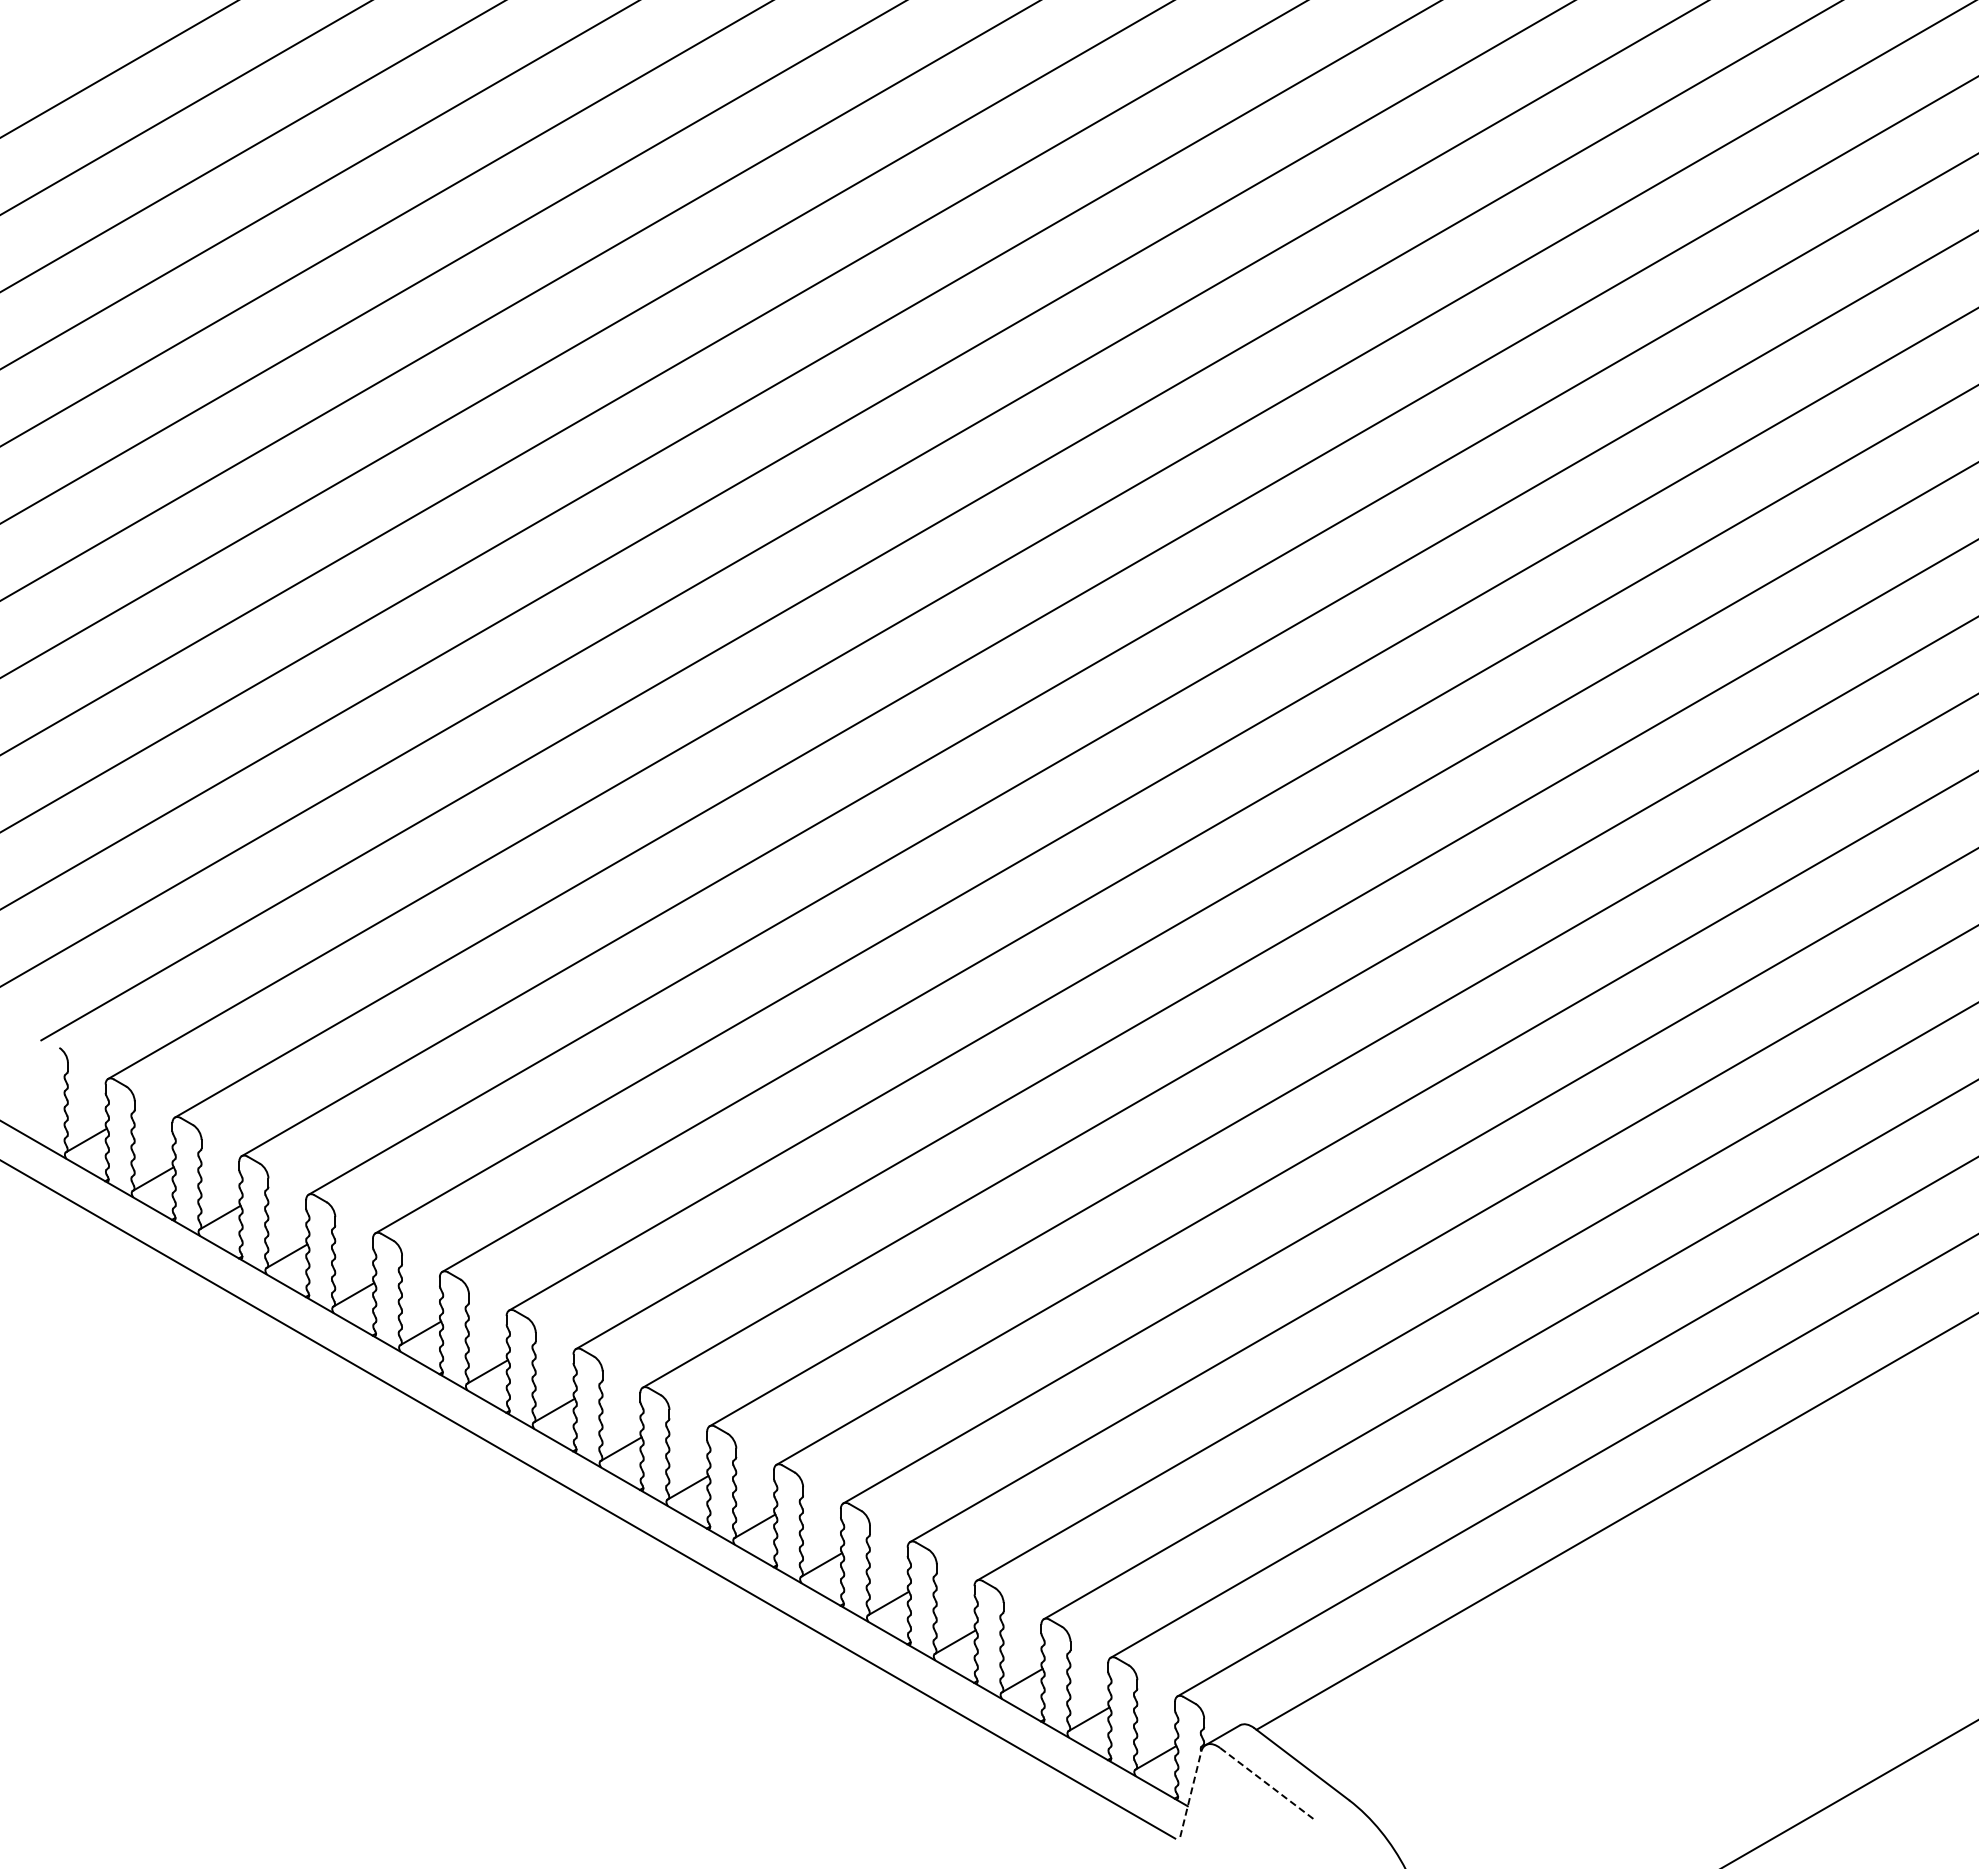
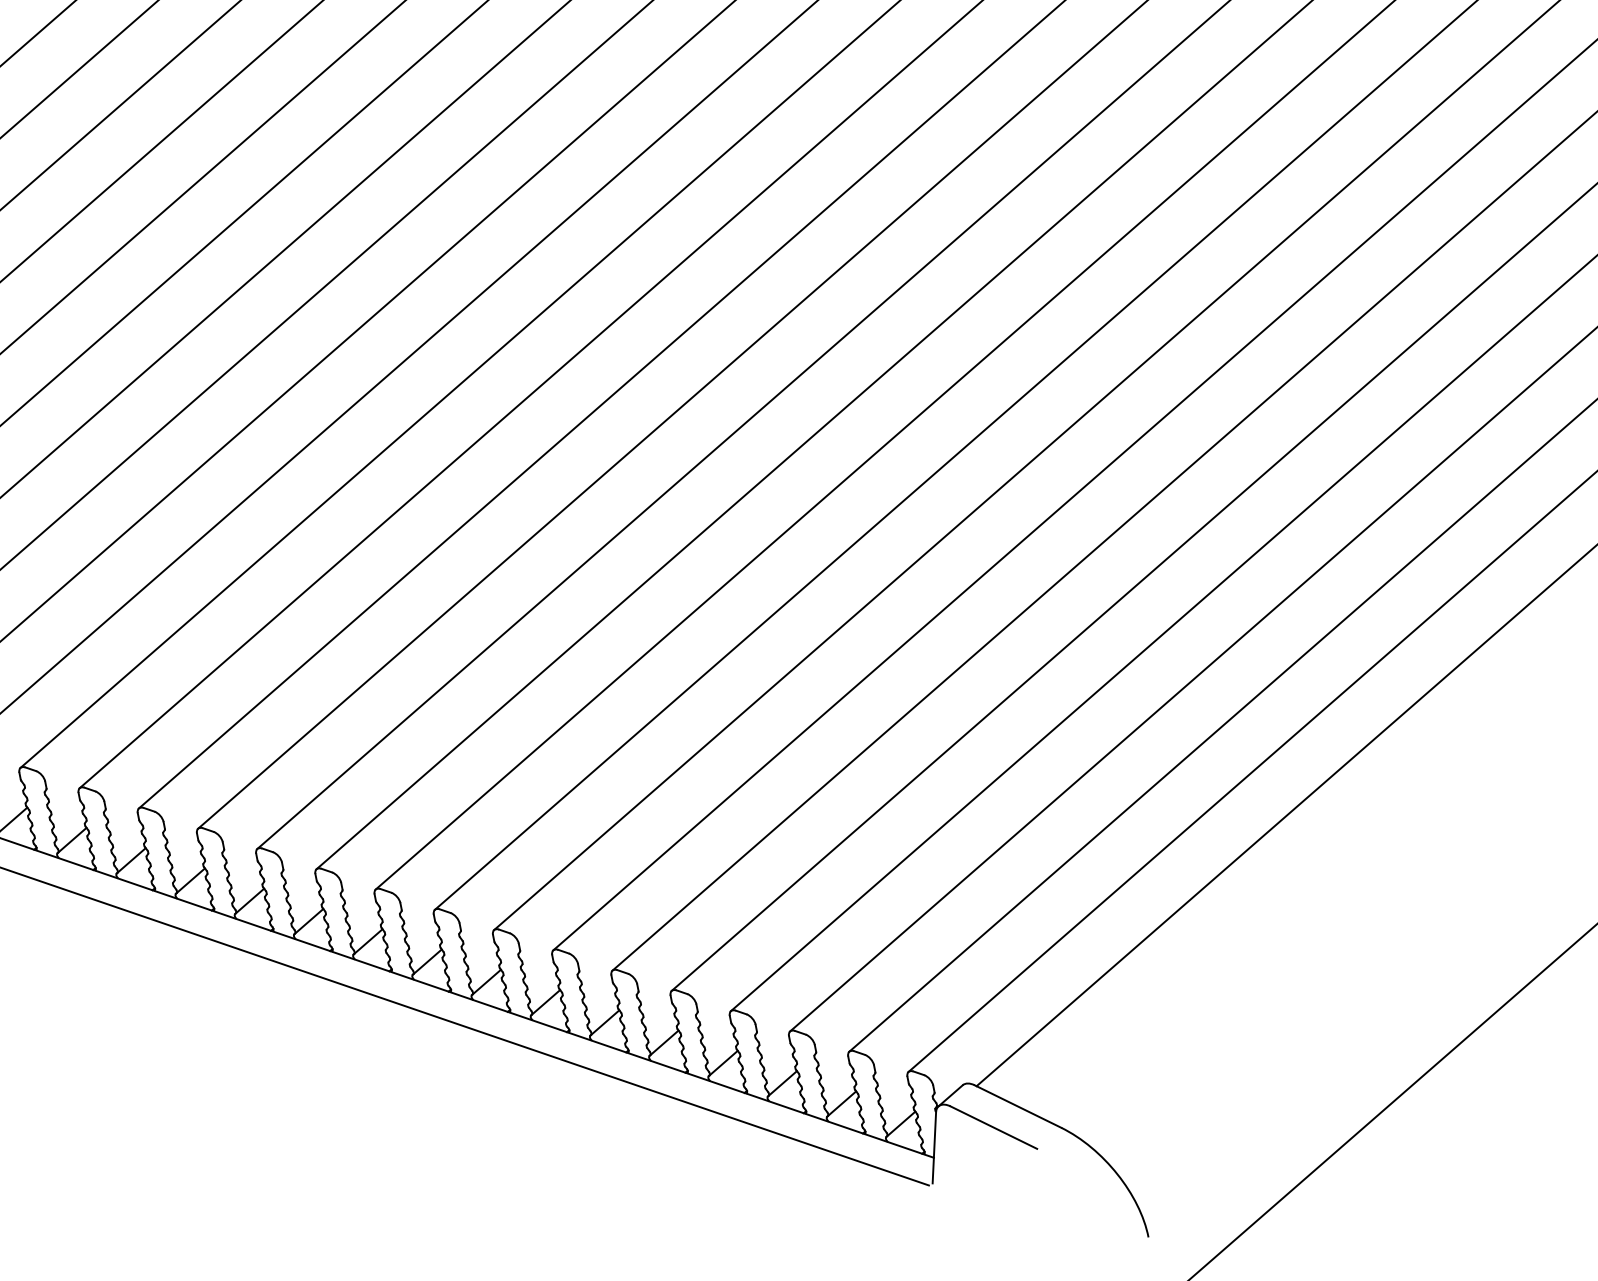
line: (1267, 1784) -> (993, 1128), dashed -> solid
line: (1190, 1794) -> (934, 1147), dashed -> solid

